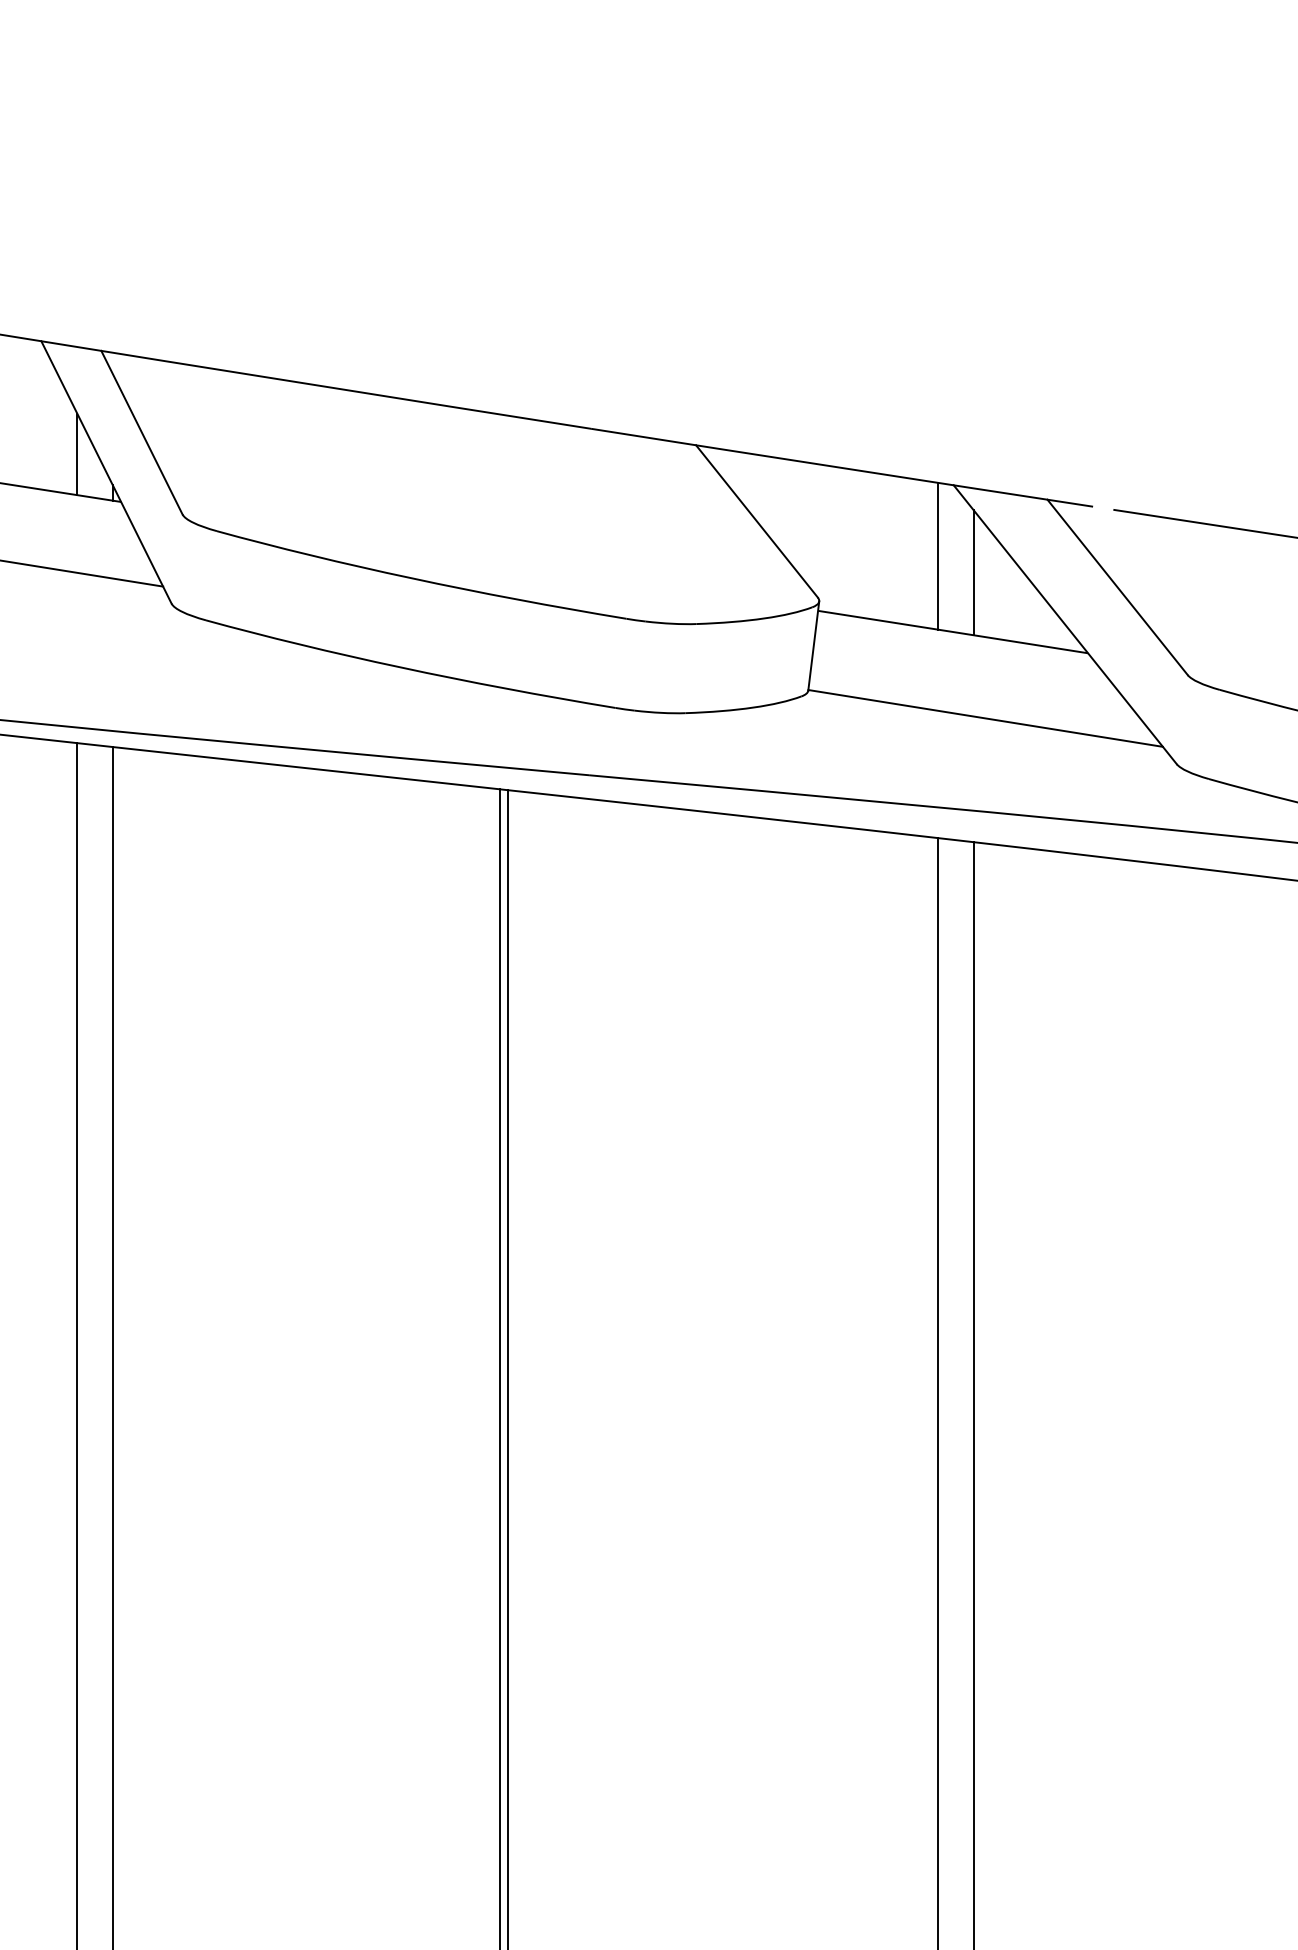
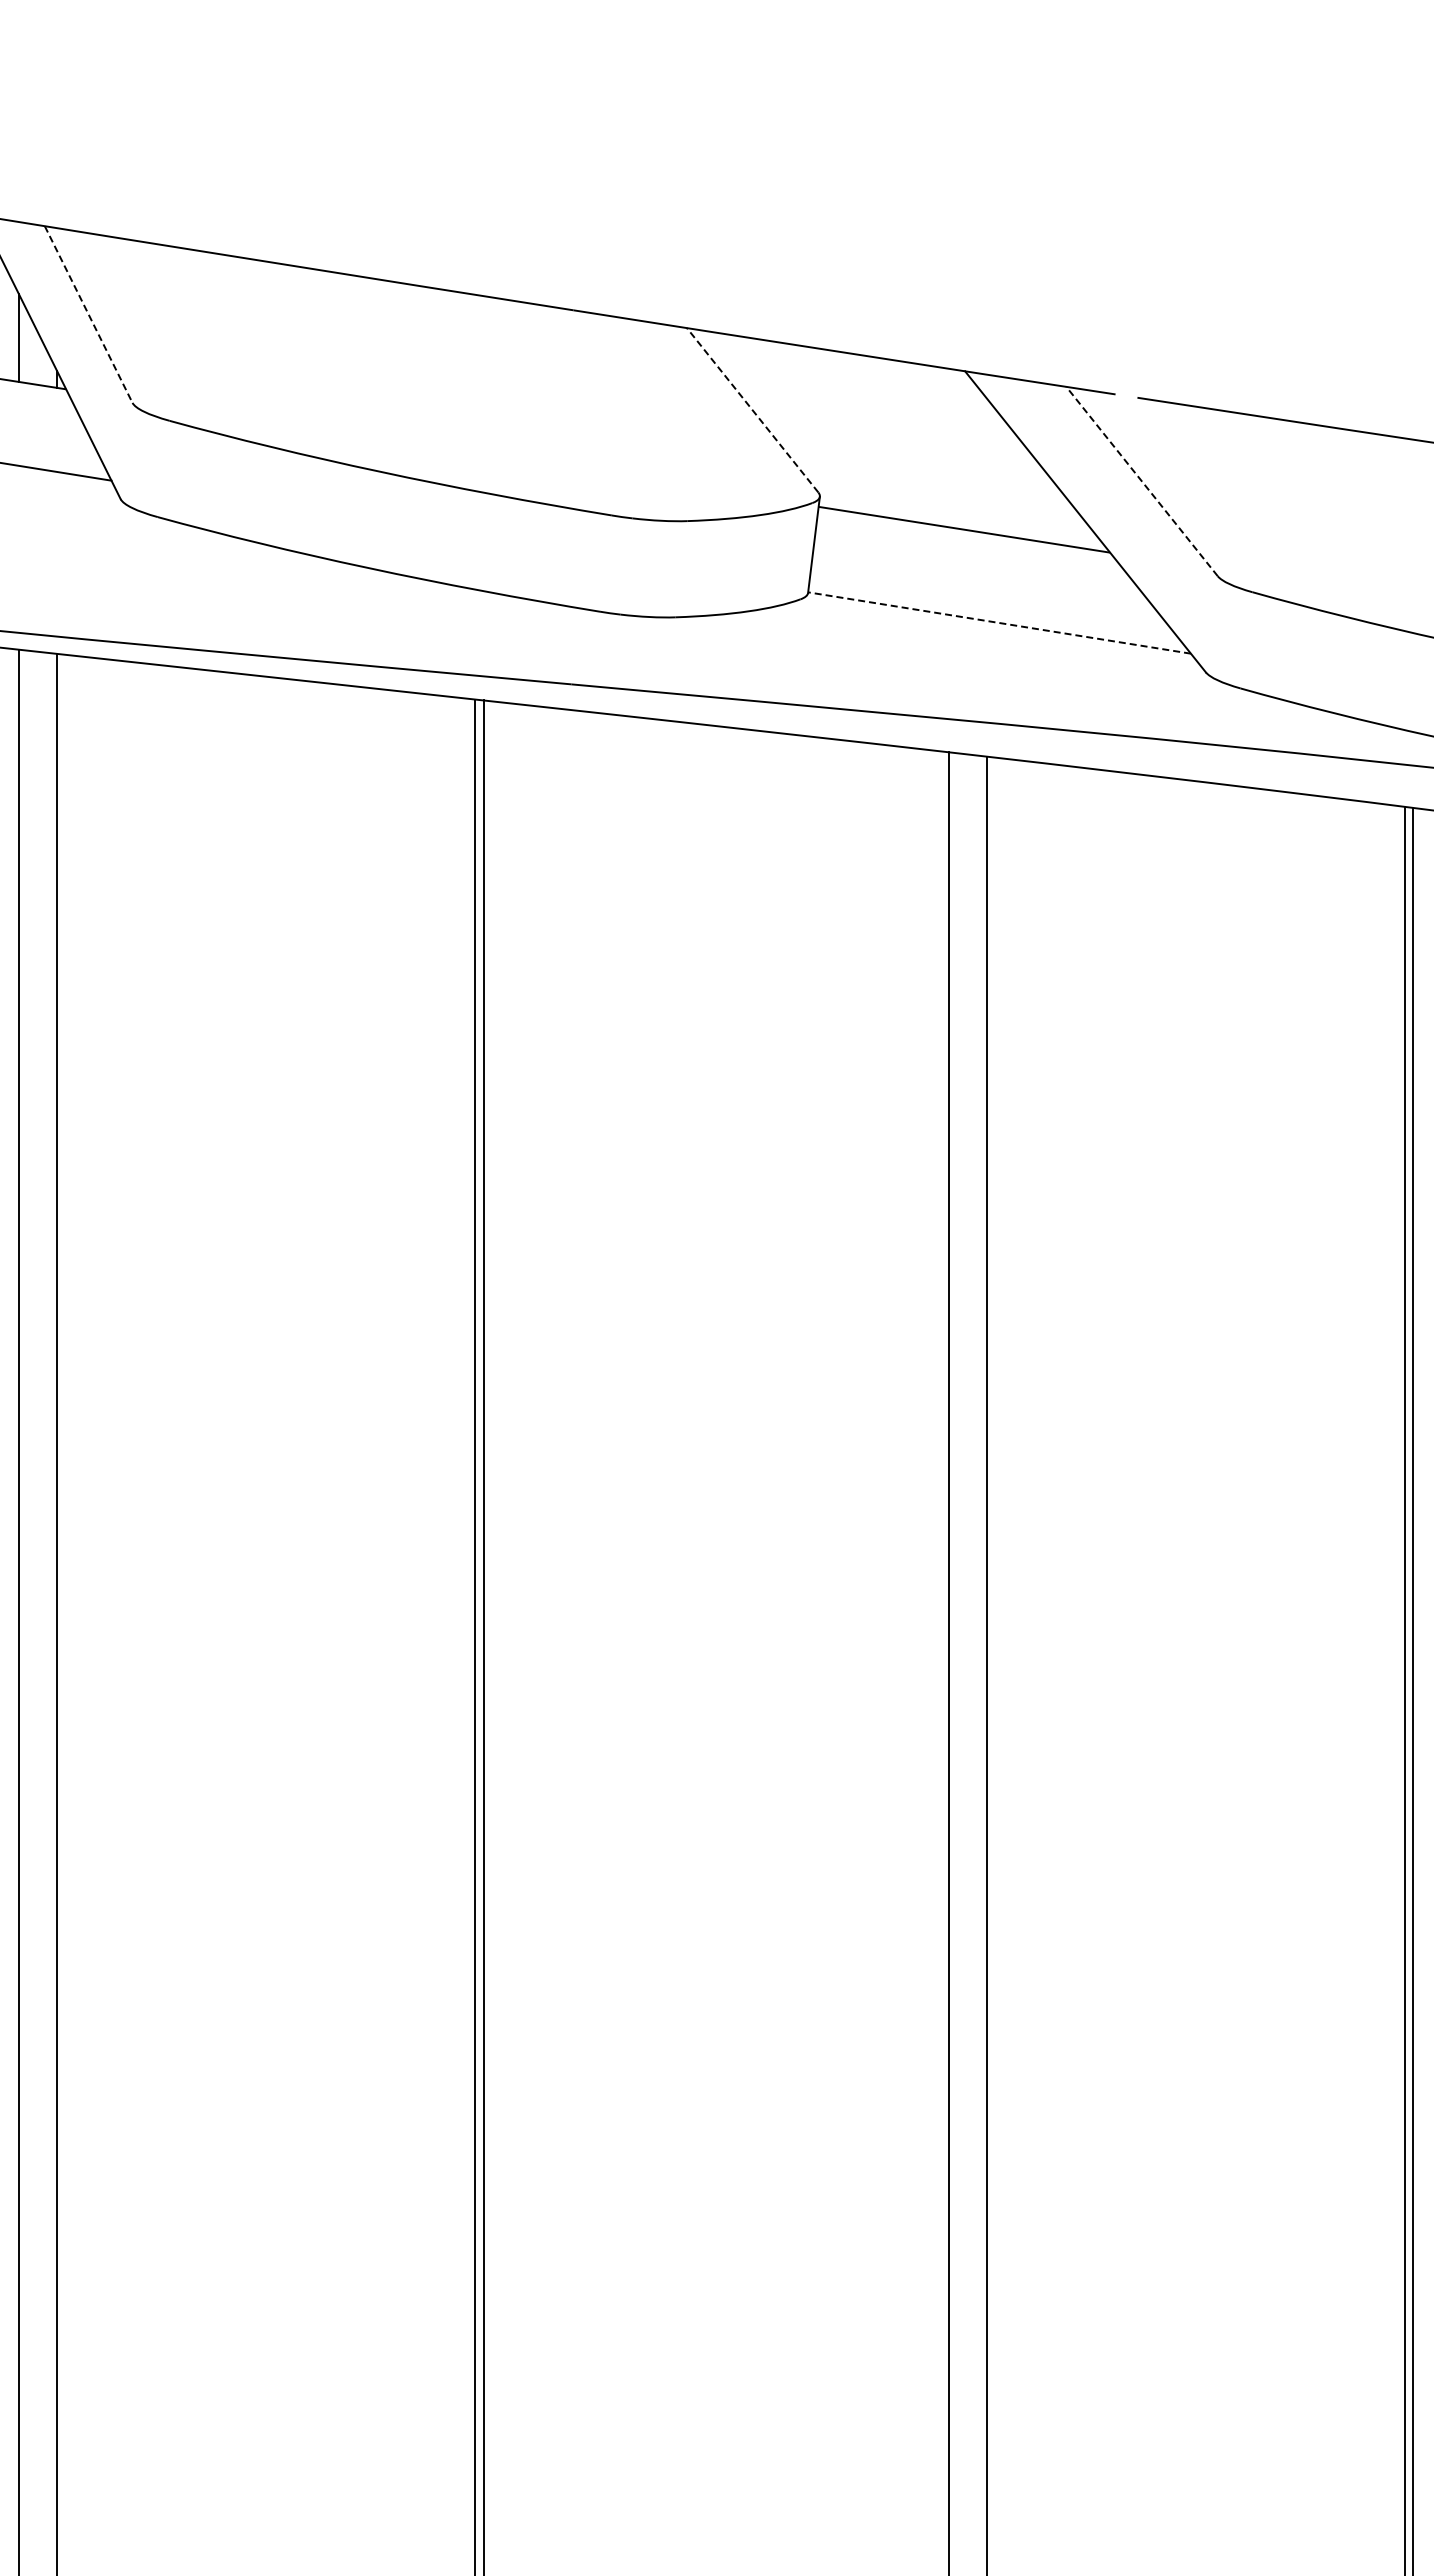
line: (141, 432) -> (88, 314), solid -> dashed
line: (756, 520) -> (752, 409), solid -> dashed
line: (938, 555) -> (948, 447), removed
line: (973, 572) -> (986, 465), removed
line: (1117, 587) -> (1141, 481), solid -> dashed
line: (985, 718) -> (999, 623), solid -> dashed

